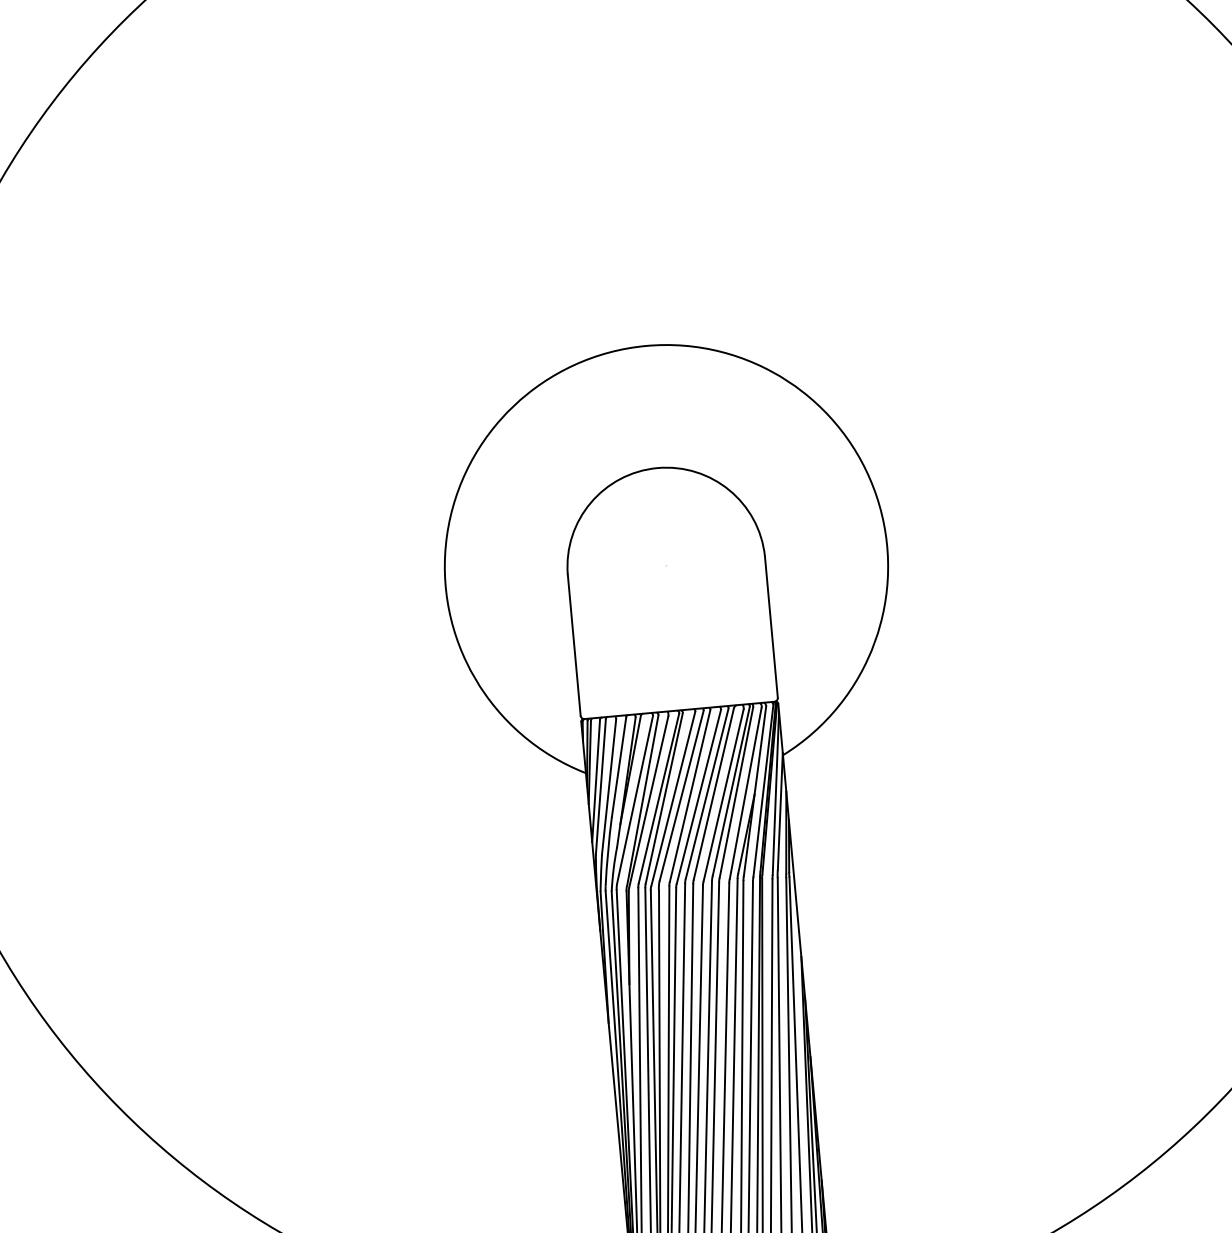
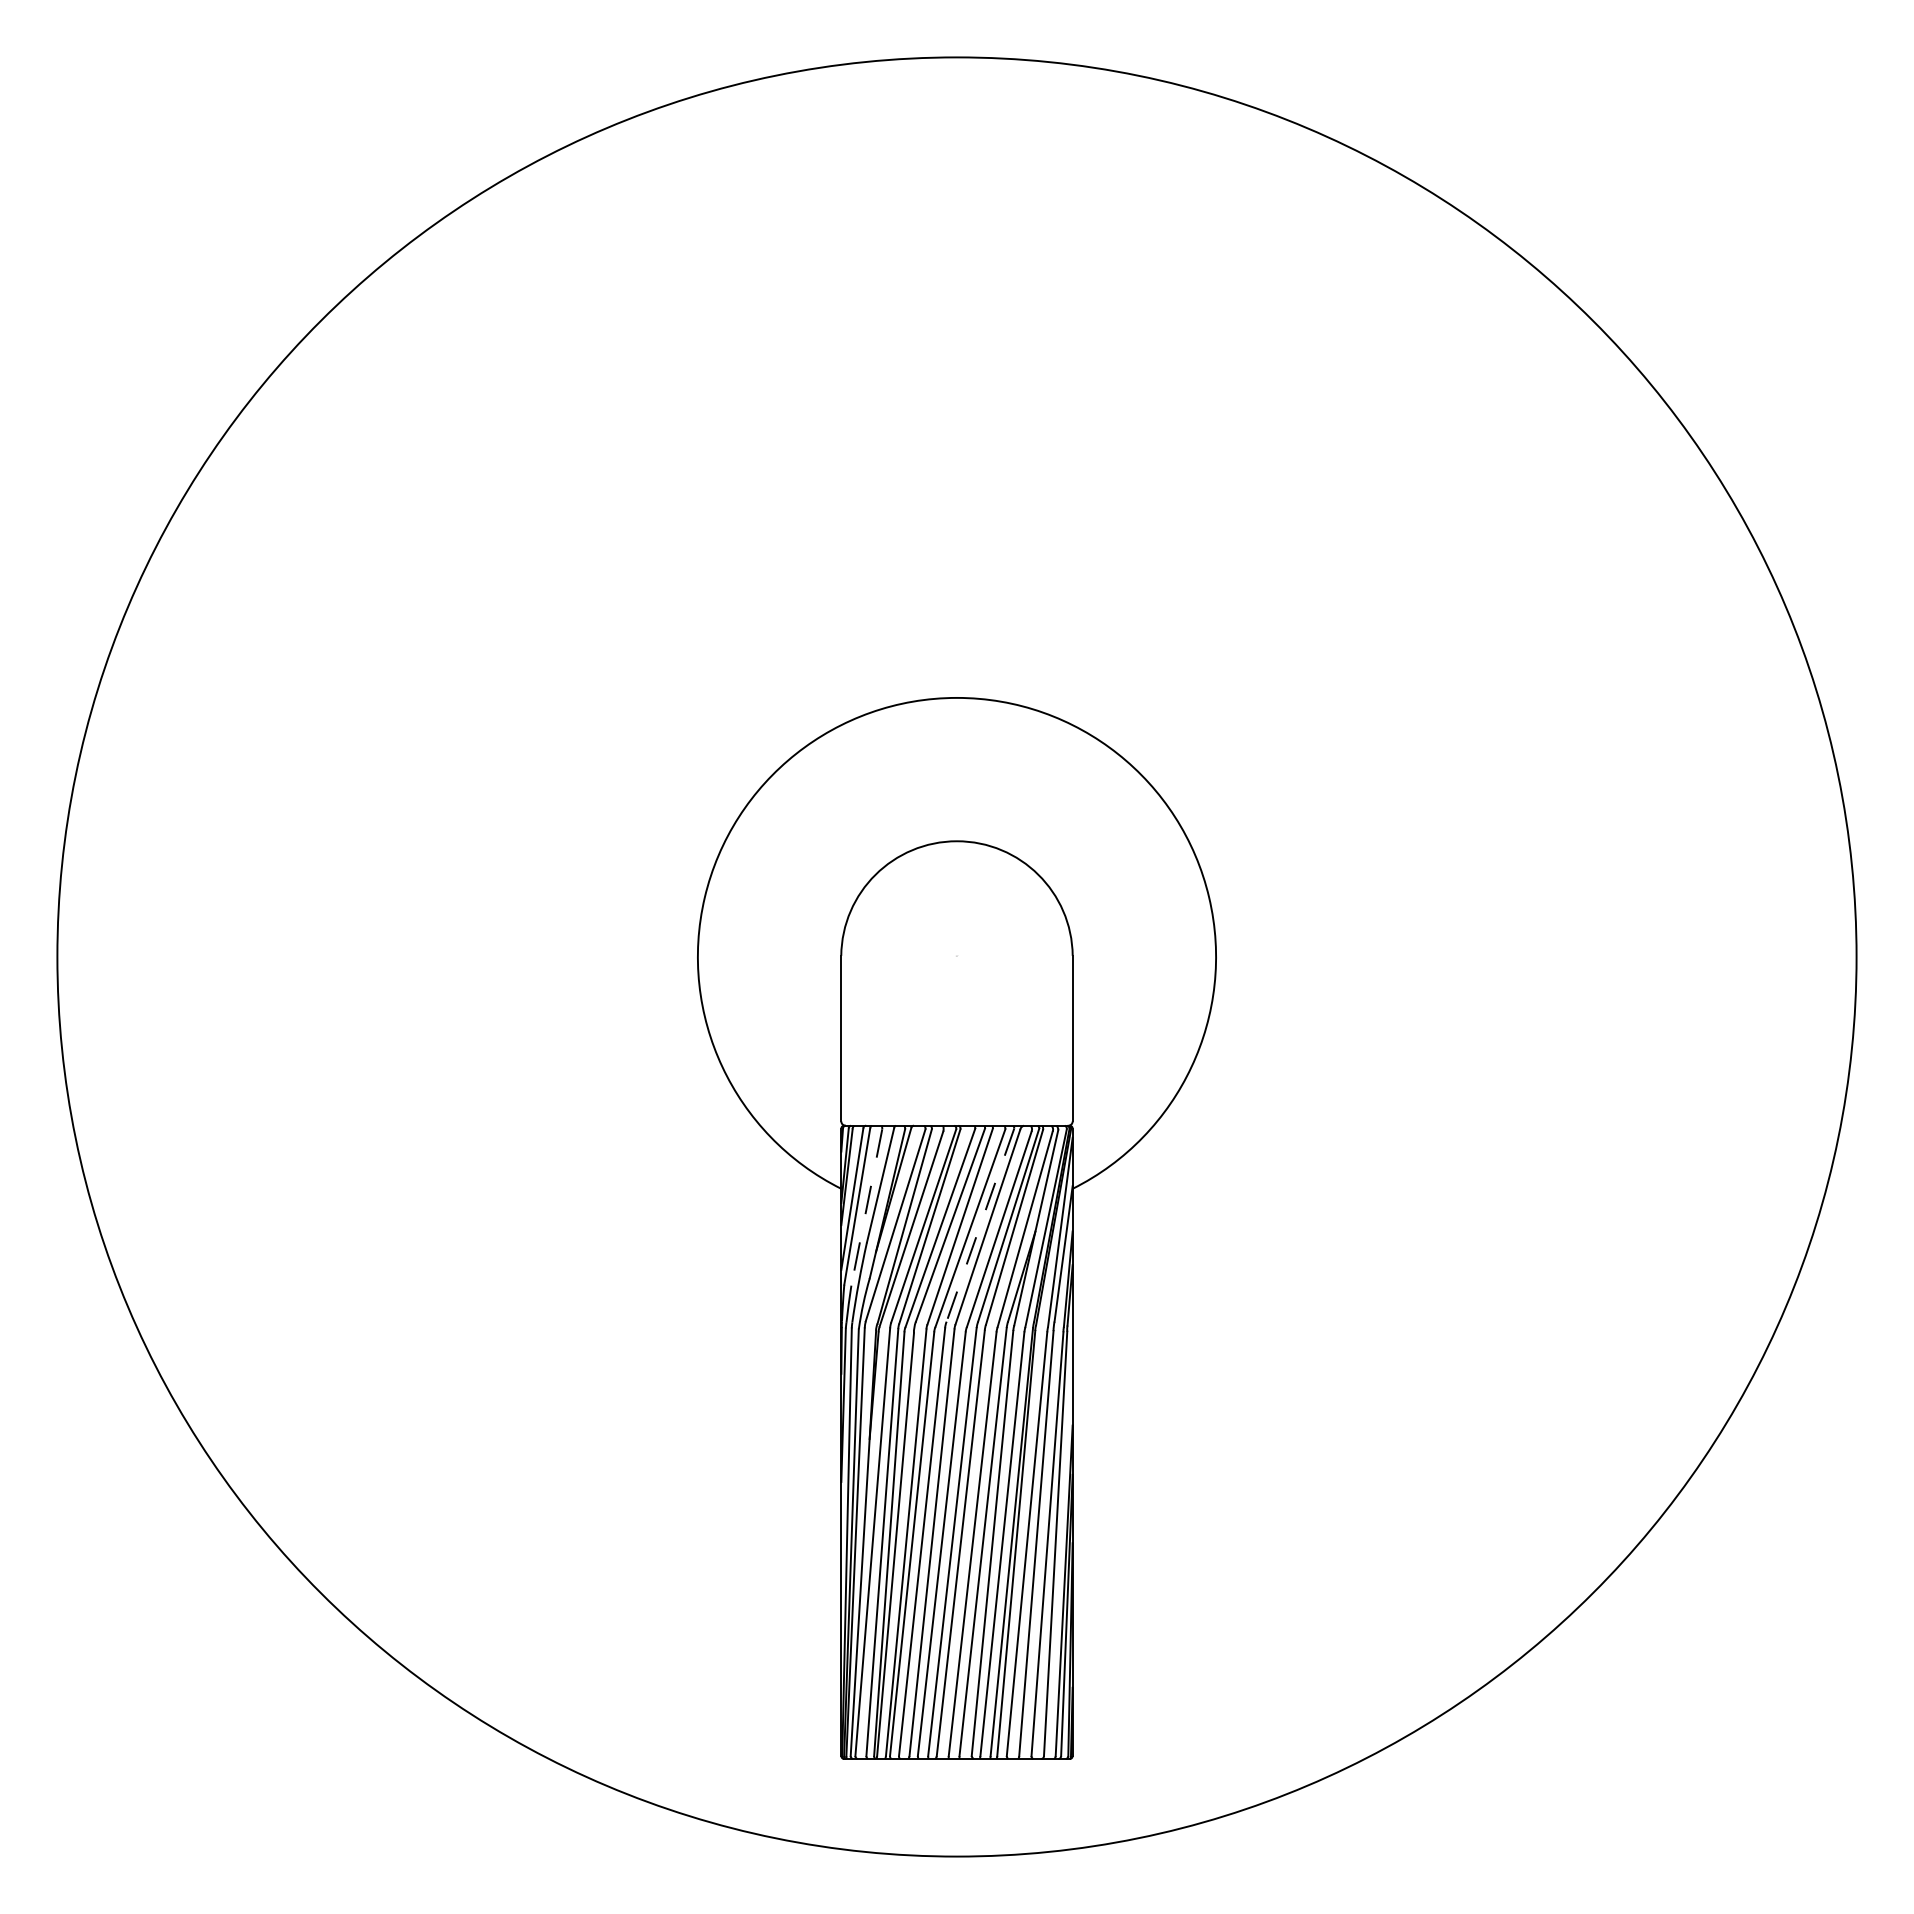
line: (608, 787) -> (866, 1207), solid -> dashed
line: (707, 793) -> (980, 1225), solid -> dashed

